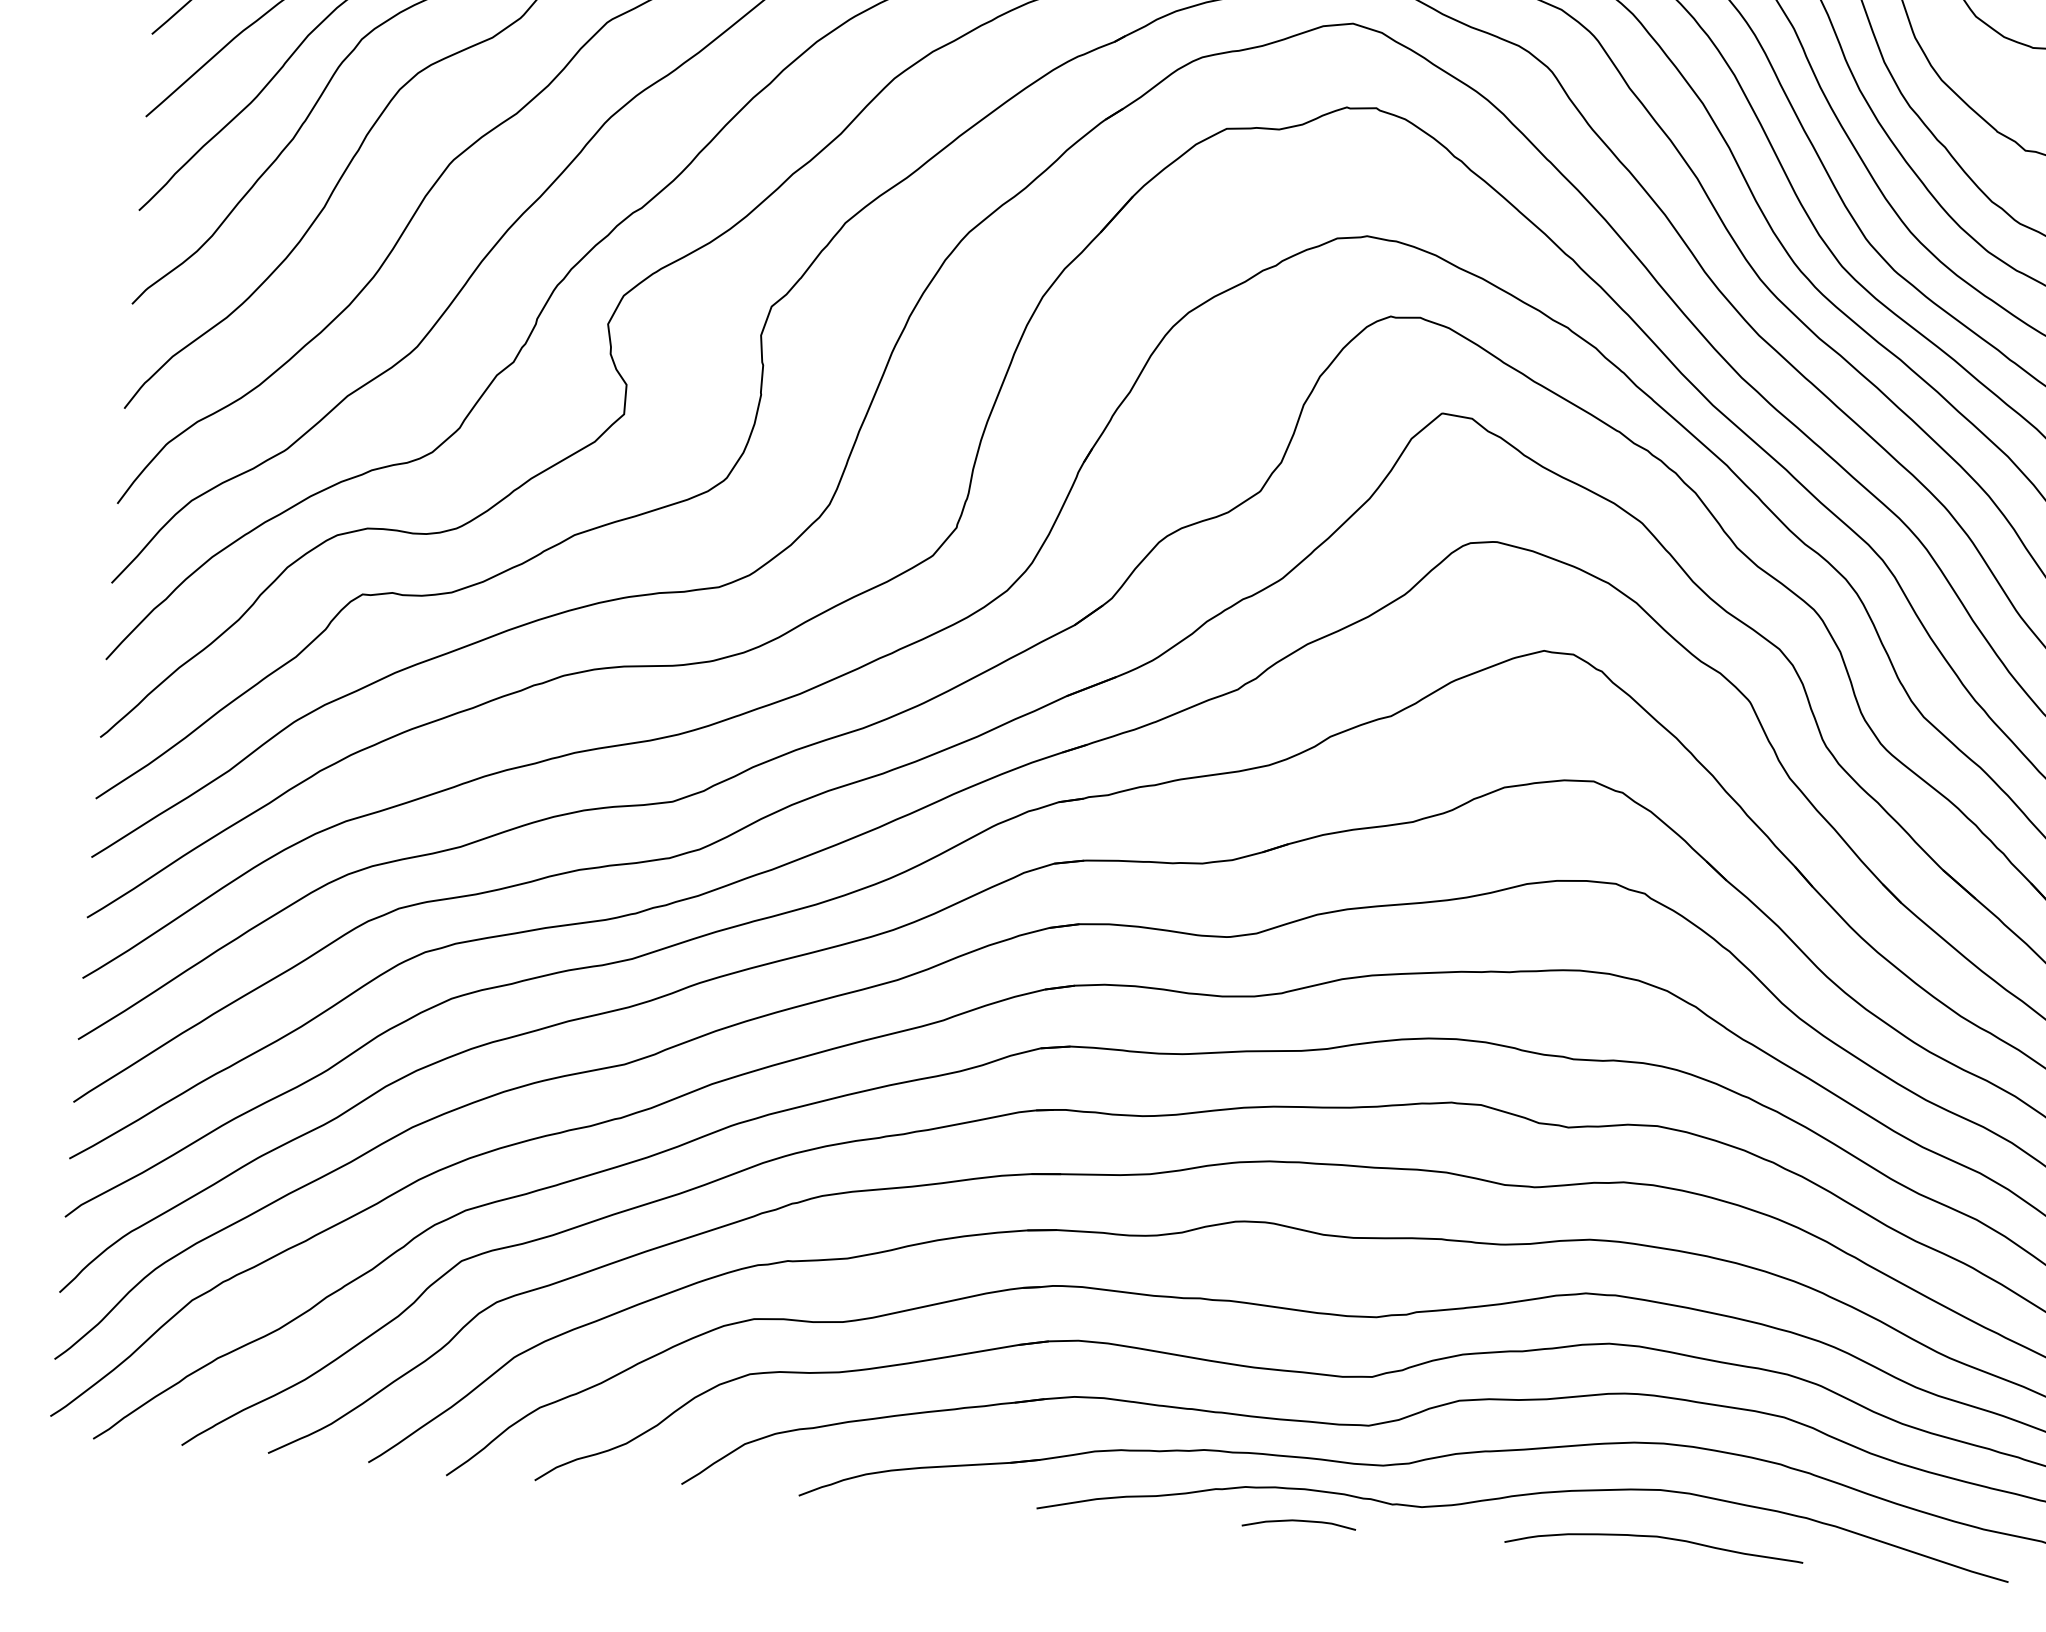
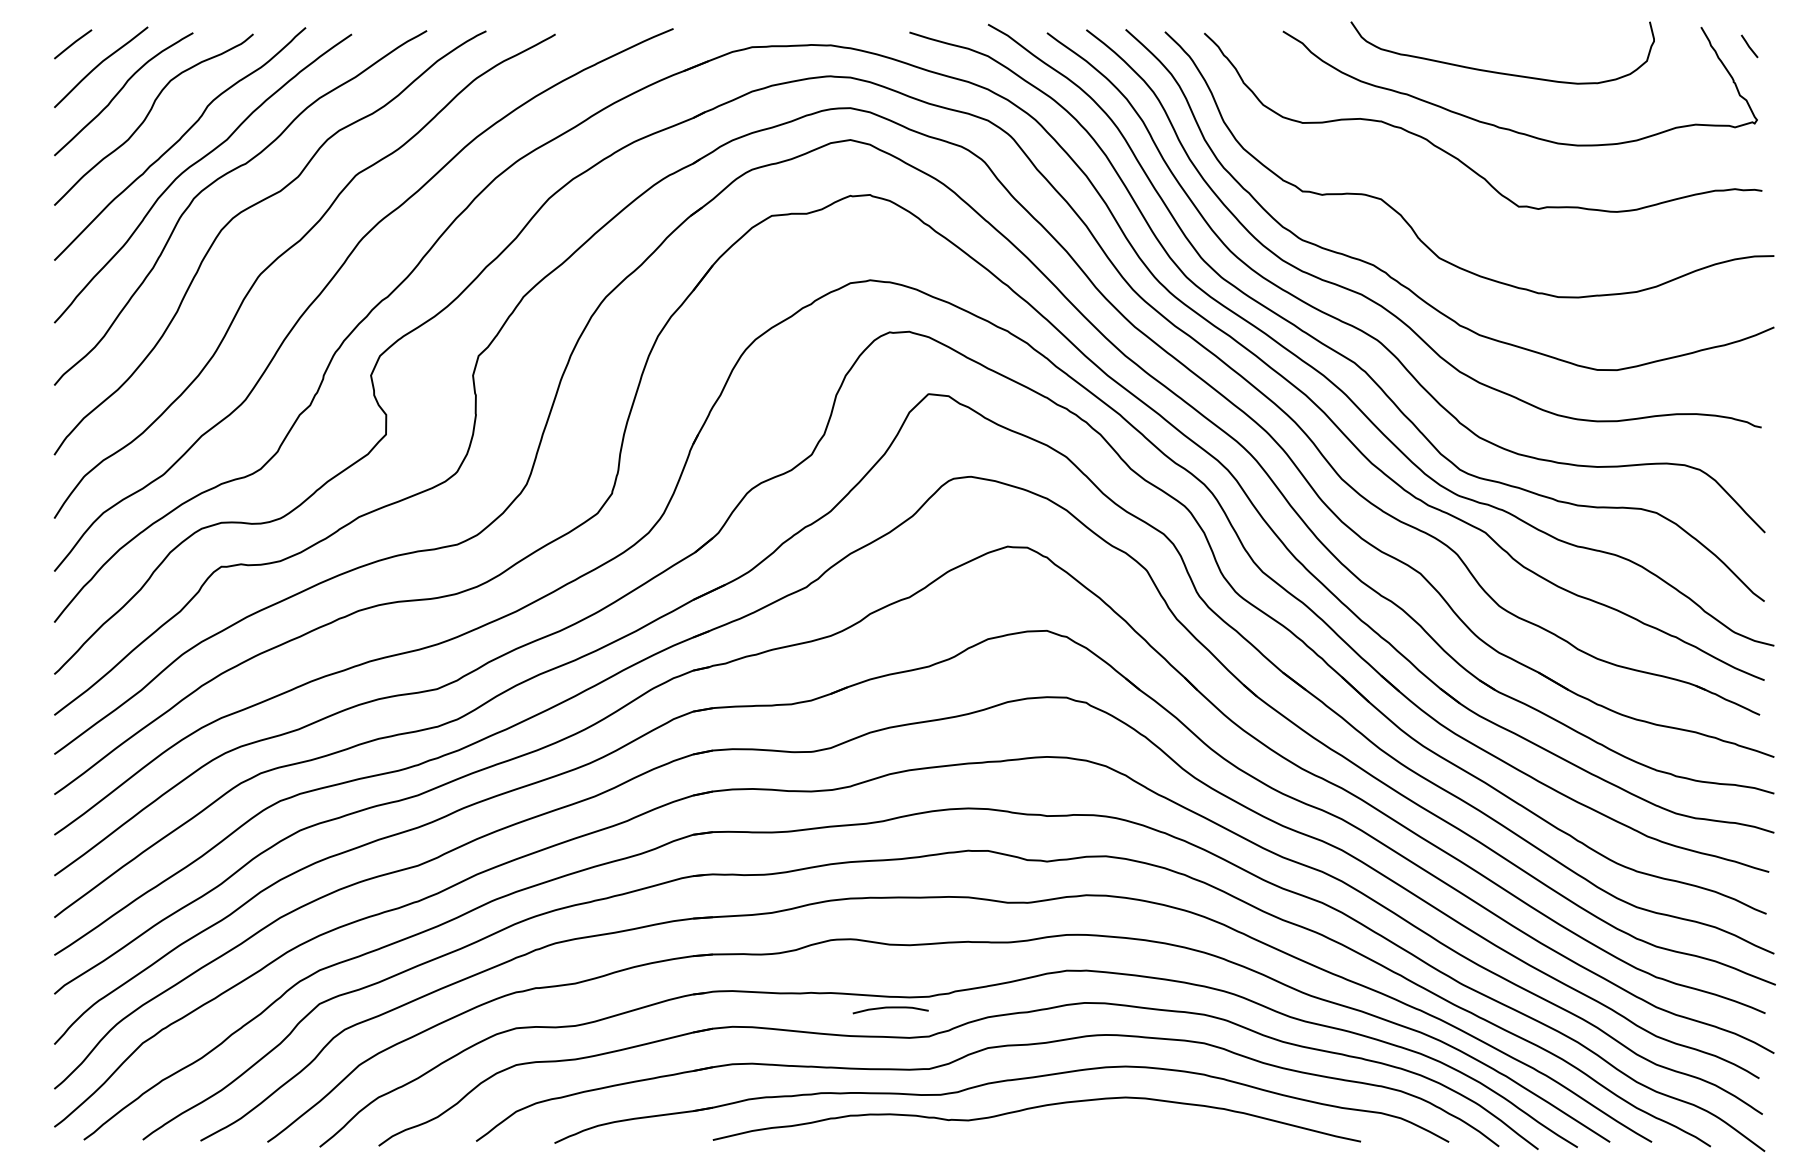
curve: (1298, 1522) -> (890, 1008), moved
curve: (1653, 1537) -> (1123, 1129), removed

